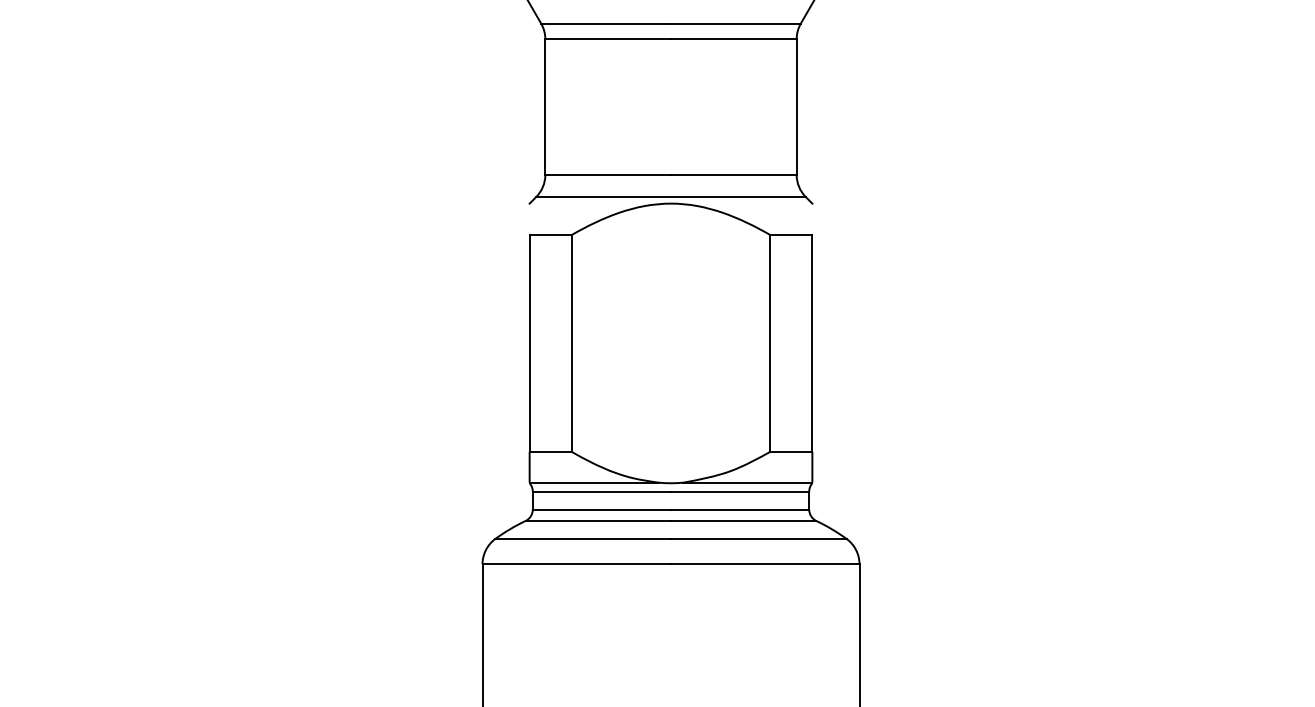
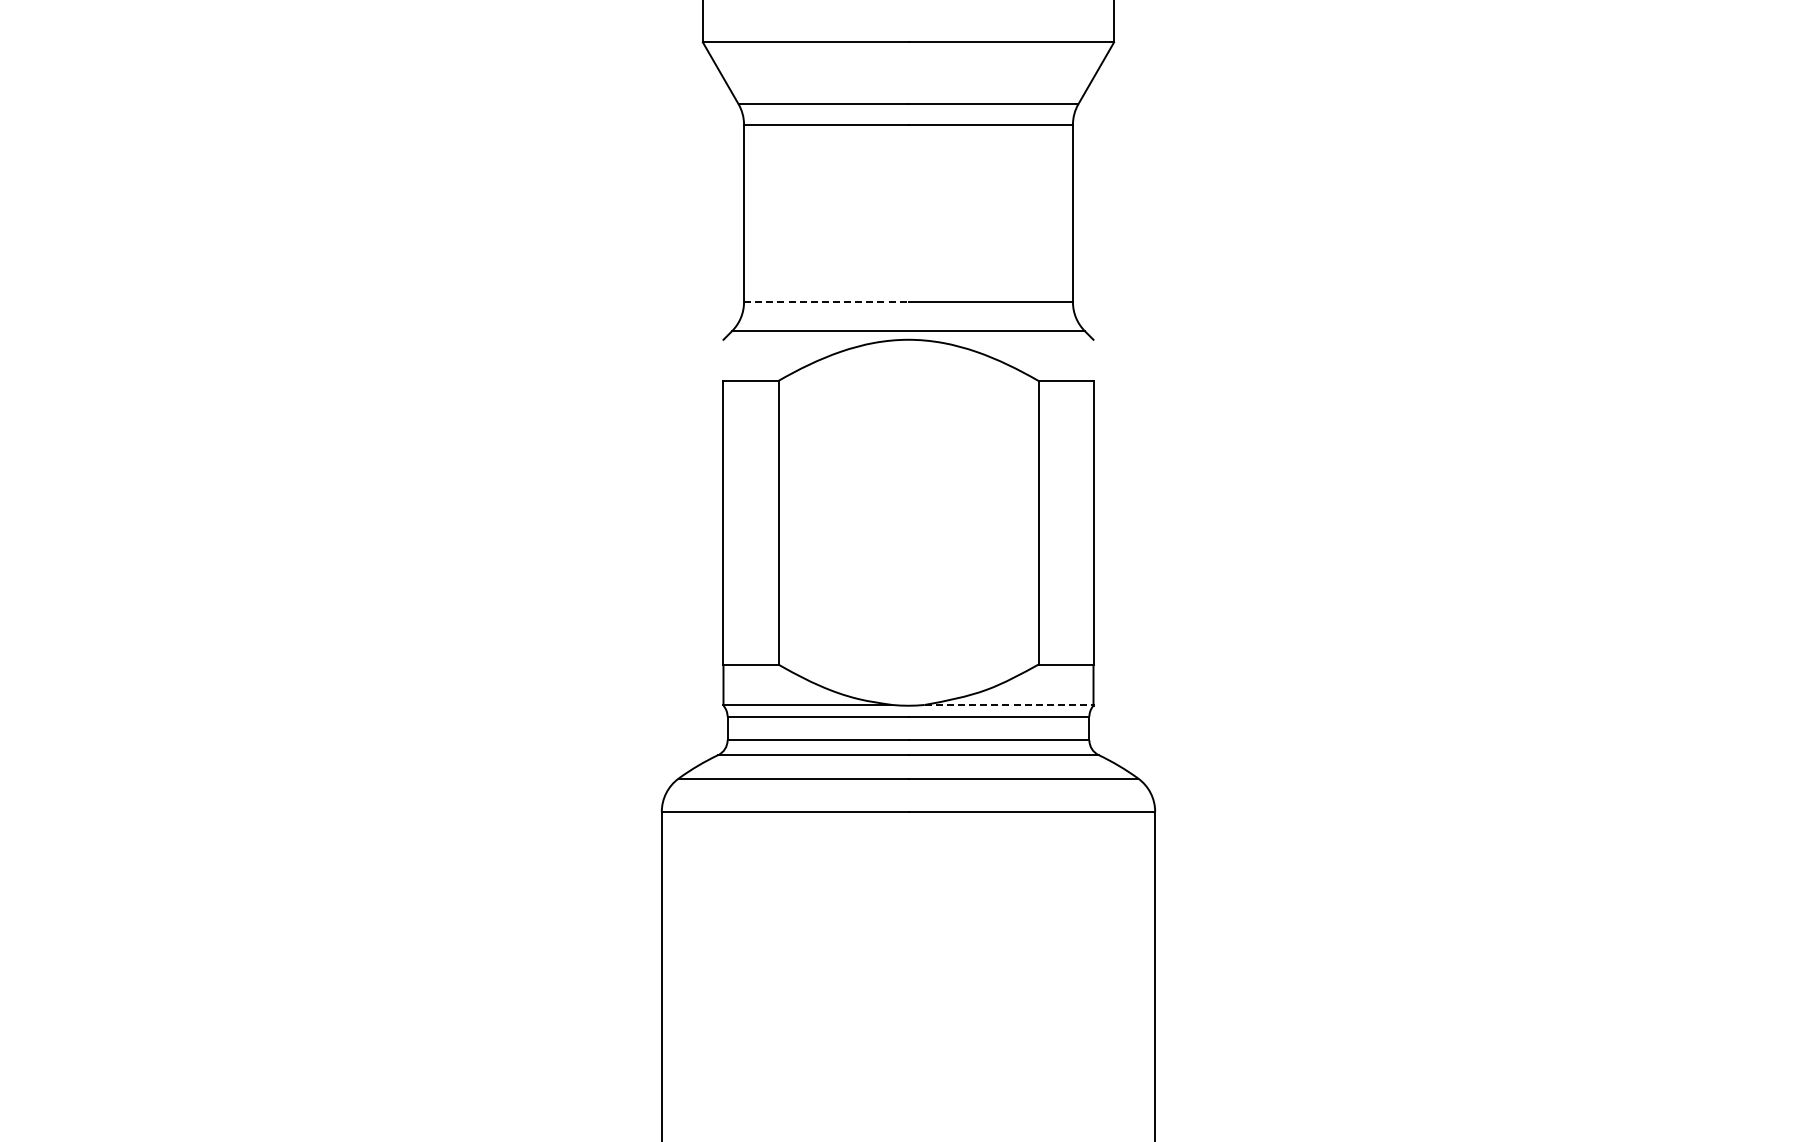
line: (608, 175) -> (826, 302), solid -> dashed
line: (748, 482) -> (1009, 704), solid -> dashed

